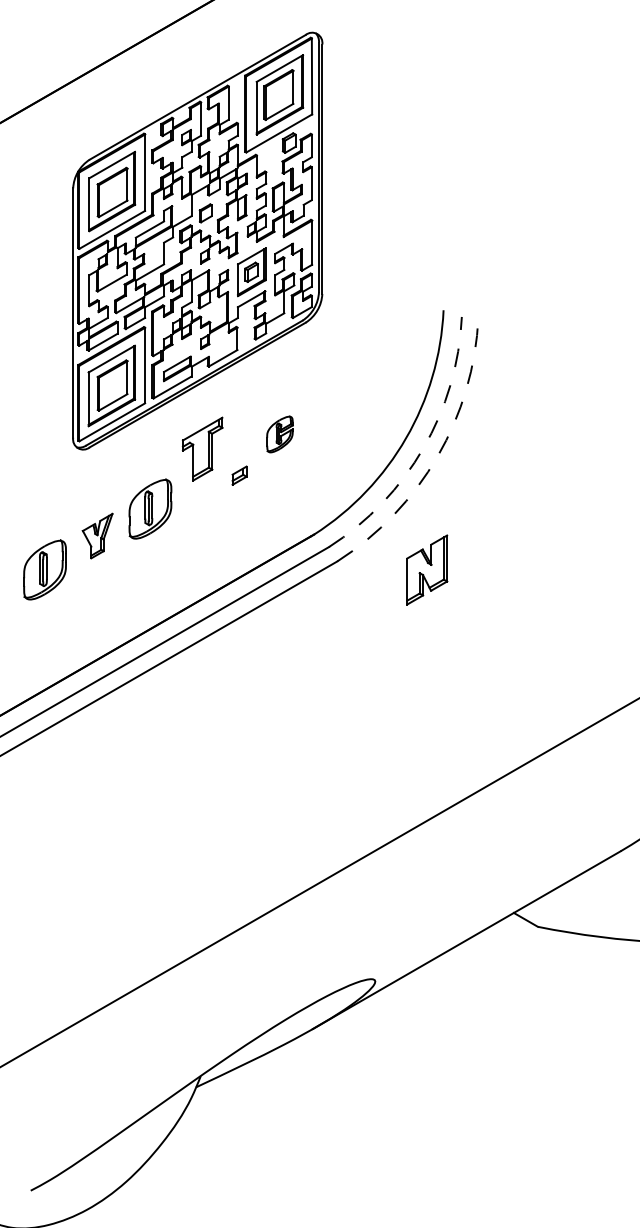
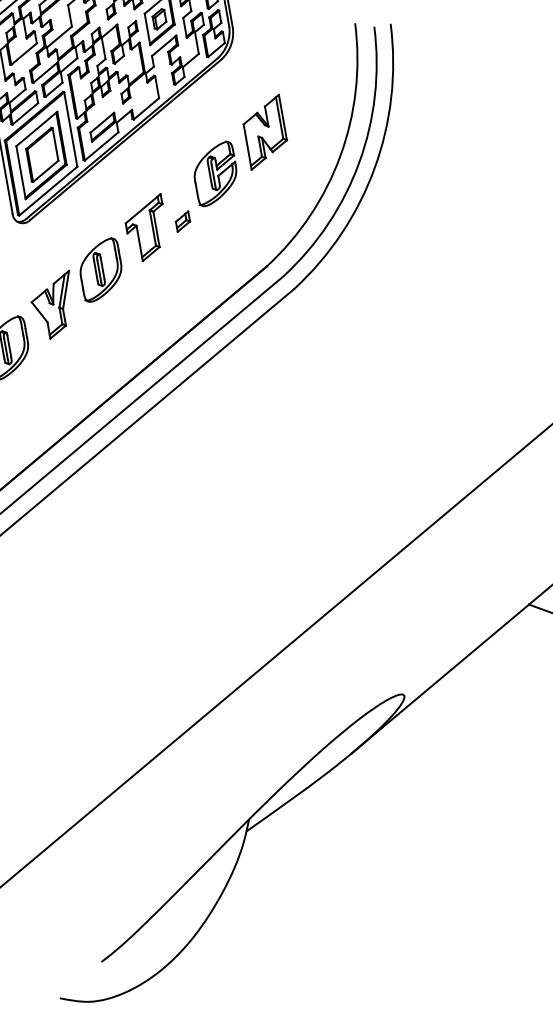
part: (279, 434) -> (215, 174), size x1.67
part: (202, 448) -> (146, 227), moved
arc: (423, 448) -> (359, 162), dashed -> solid
arc: (437, 456) -> (374, 168), dashed -> solid
part: (97, 535) -> (53, 305), size x1.43
part: (427, 569) -> (265, 131), moved

